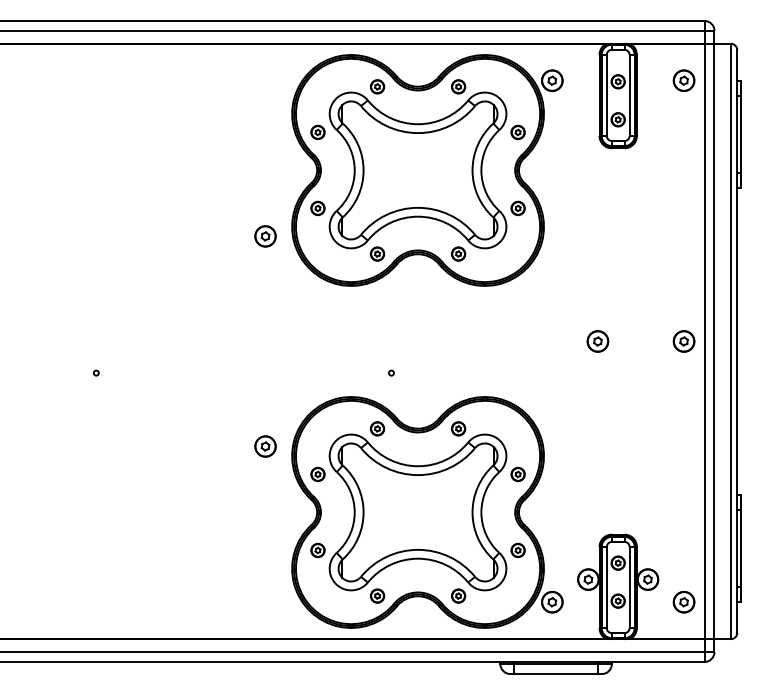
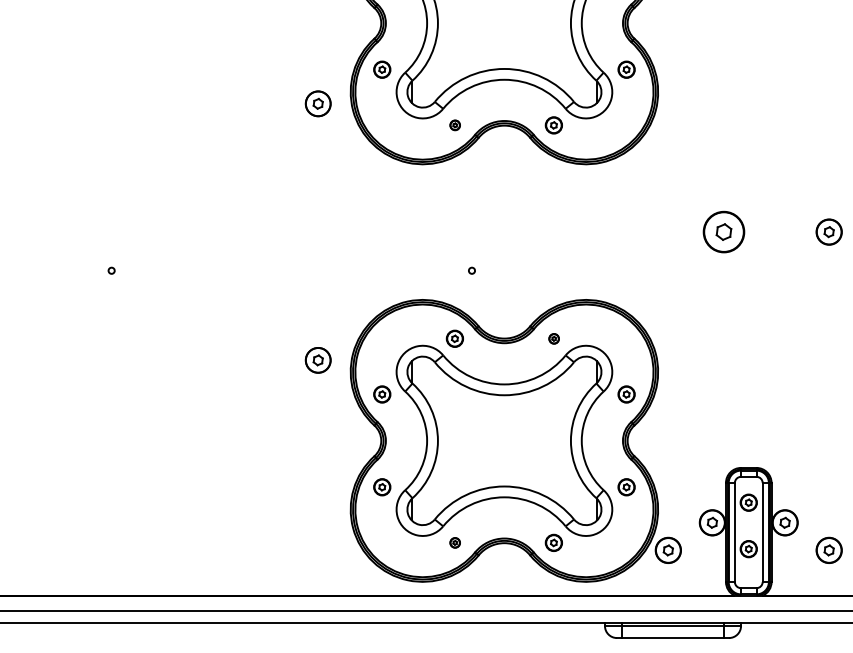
part: (377, 253) -> (454, 124), size x0.6
part: (597, 341) -> (723, 232), size x1.6
part: (458, 428) -> (553, 338), size x0.6
part: (377, 595) -> (454, 542), size x0.6

